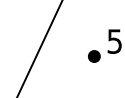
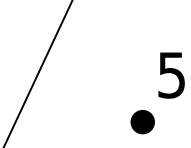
part: (94, 56) -> (143, 122), moved

